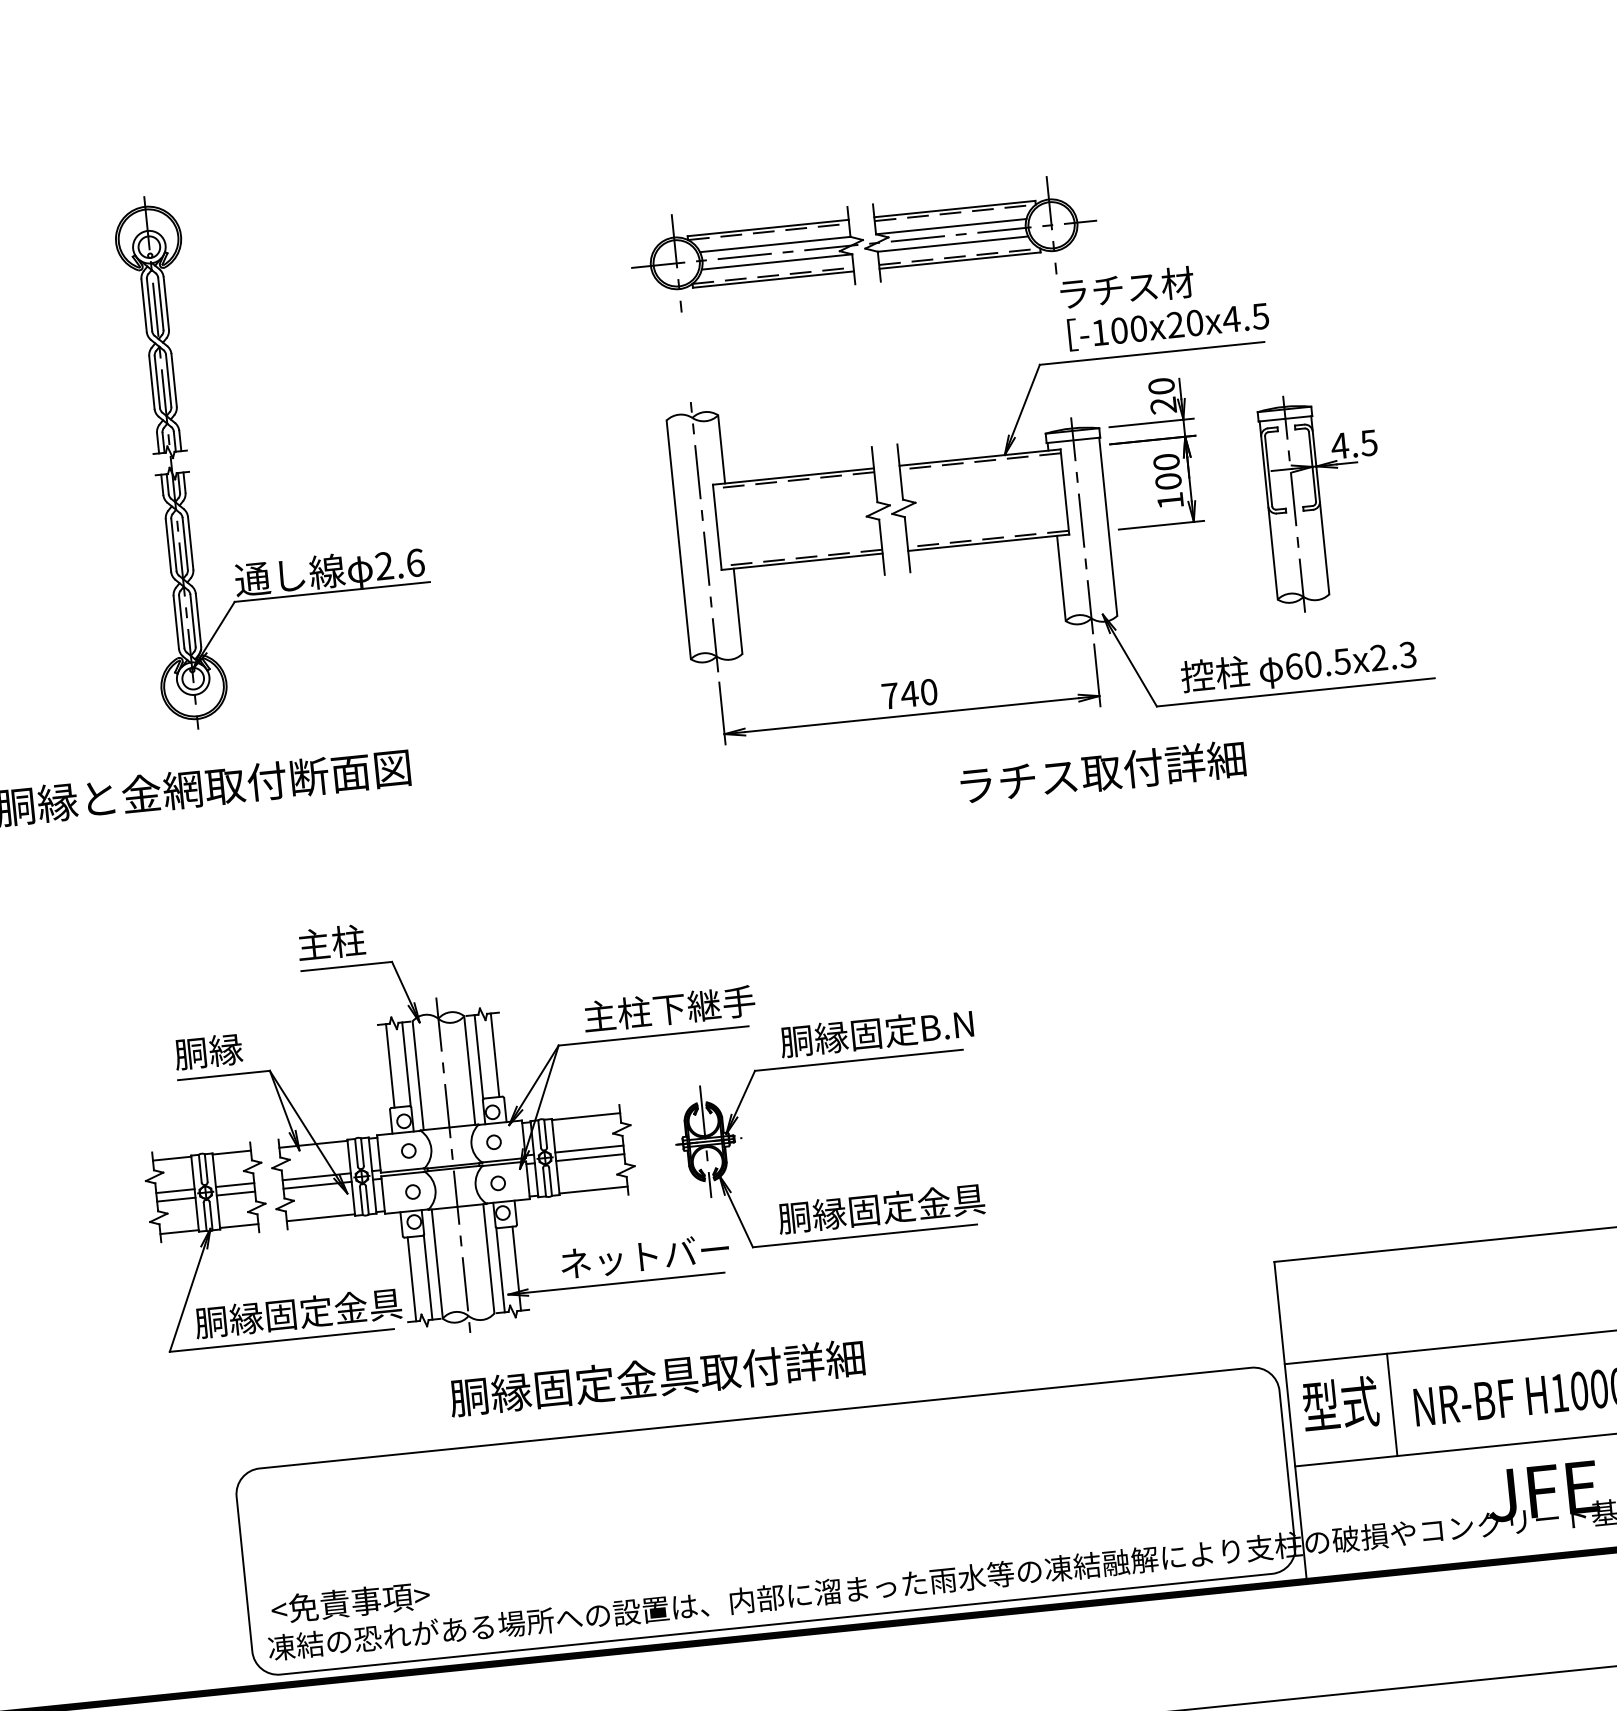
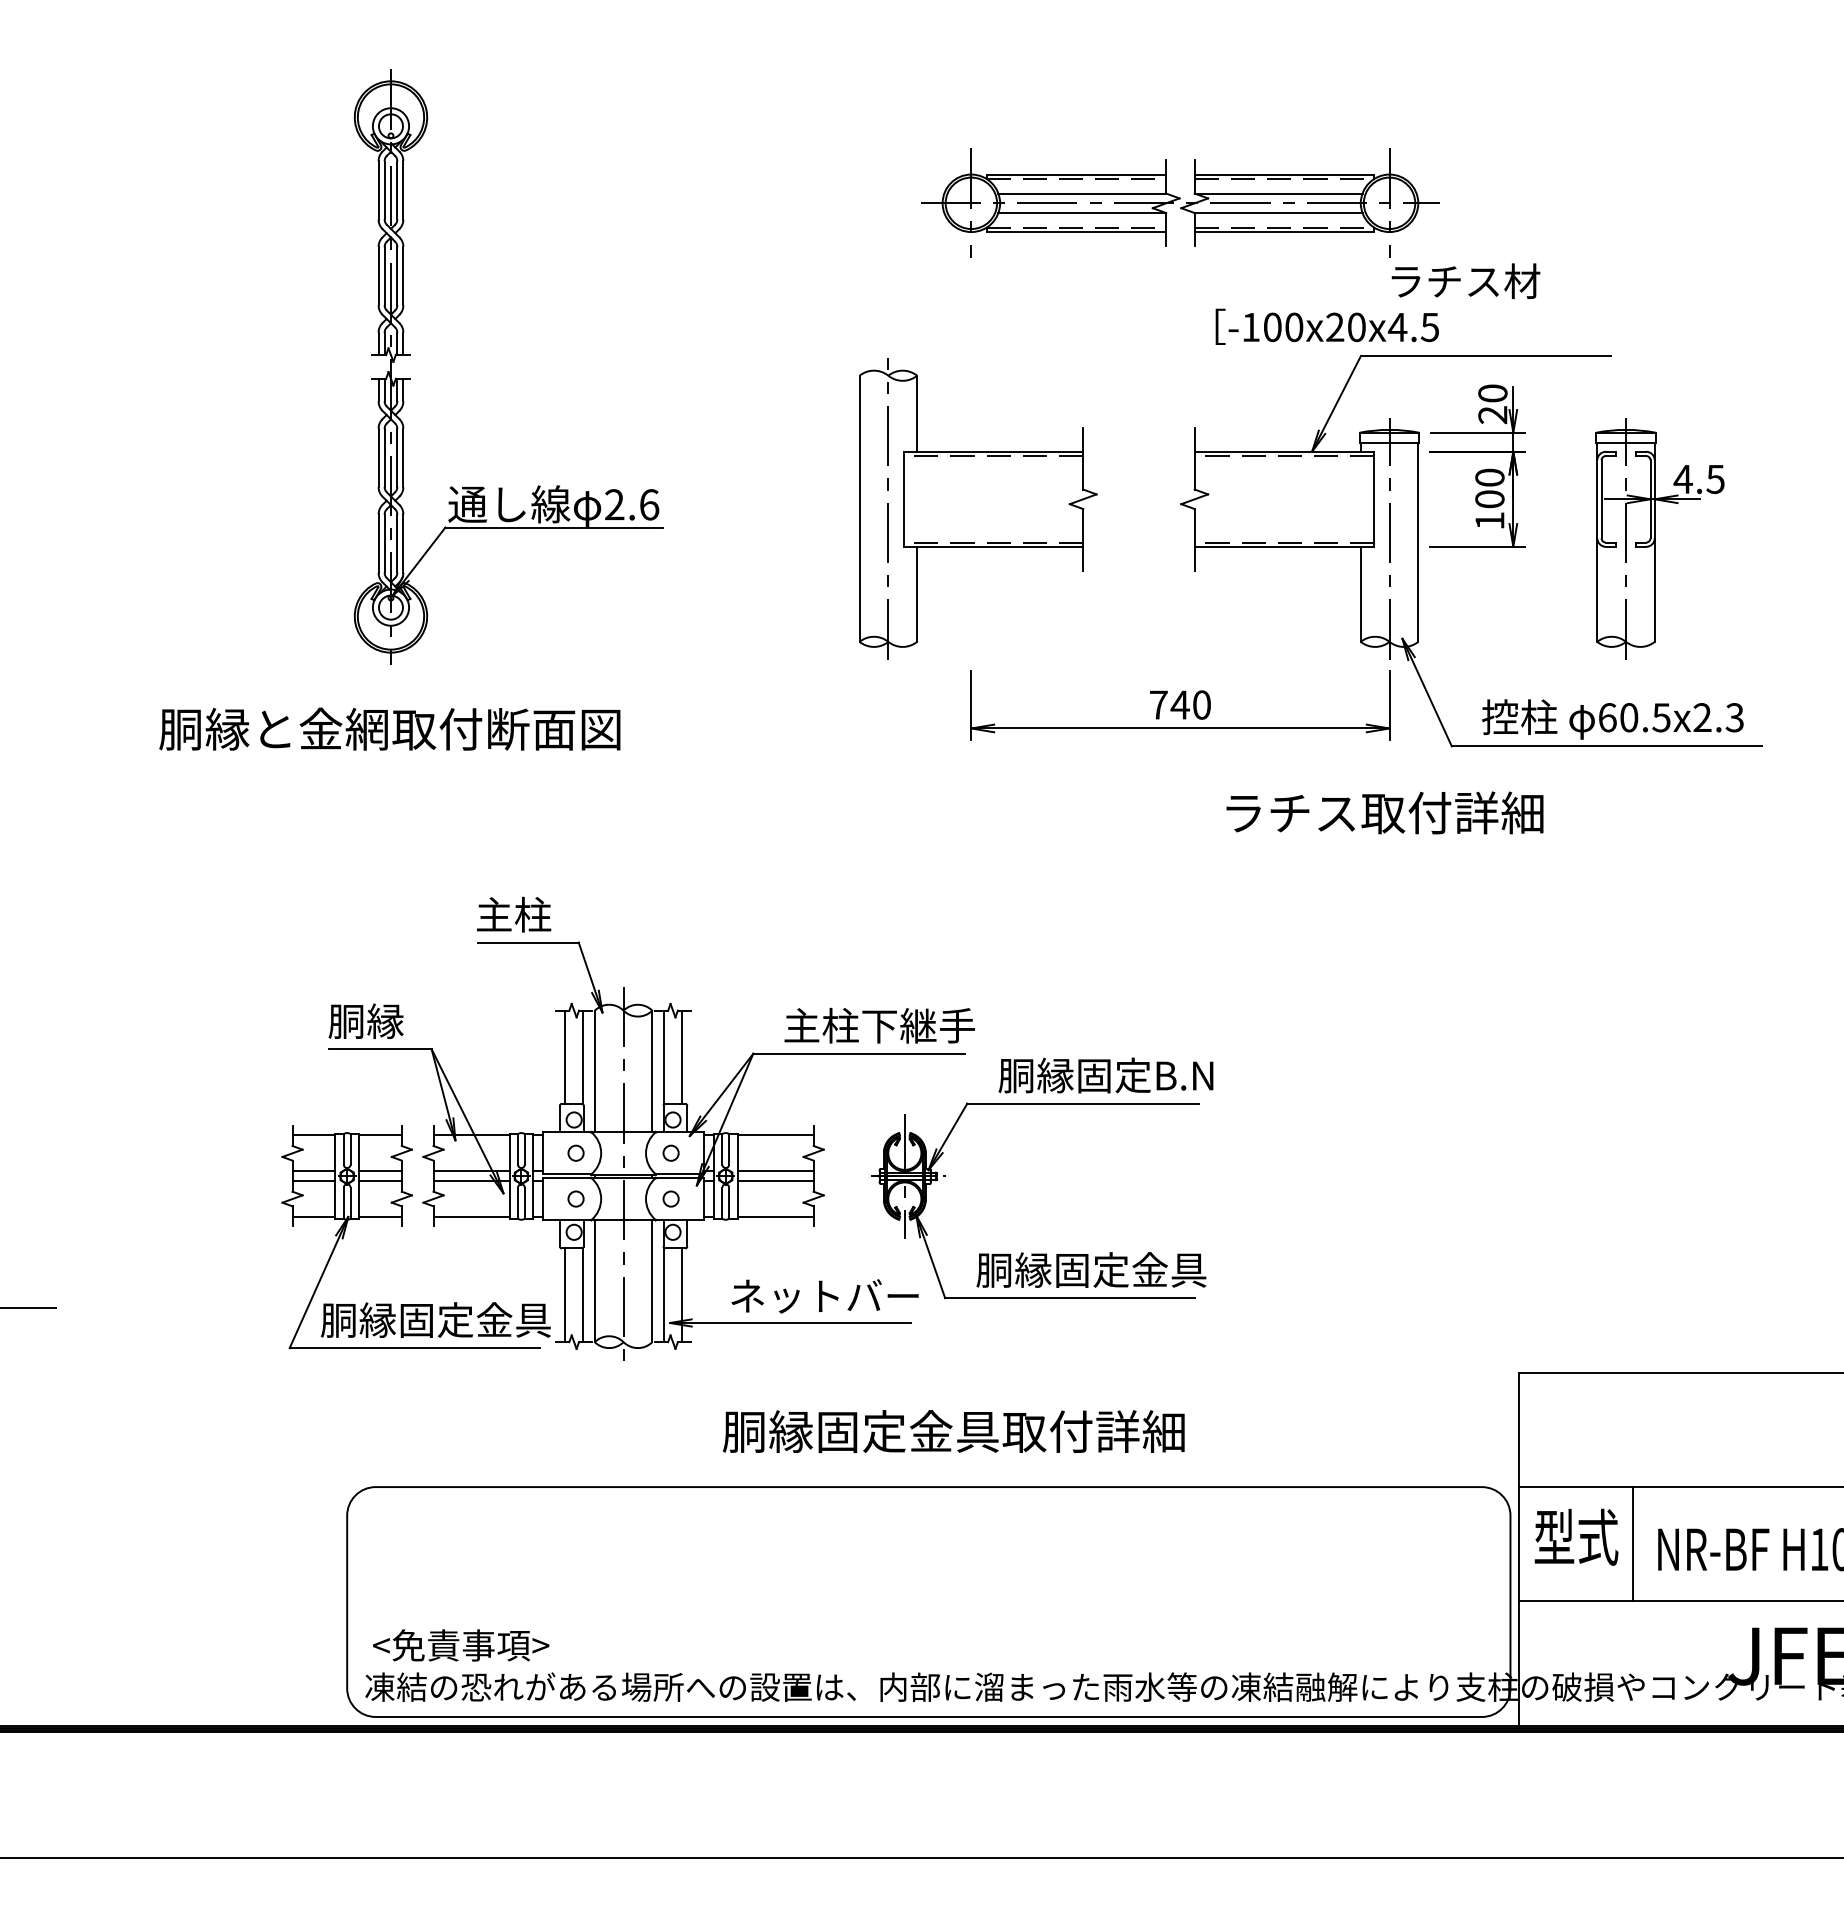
text: (1167, 325) -> (1326, 326), moved
part: (785, 528) -> (978, 508), moved
text: (656, 1377) -> (953, 1431), moved

